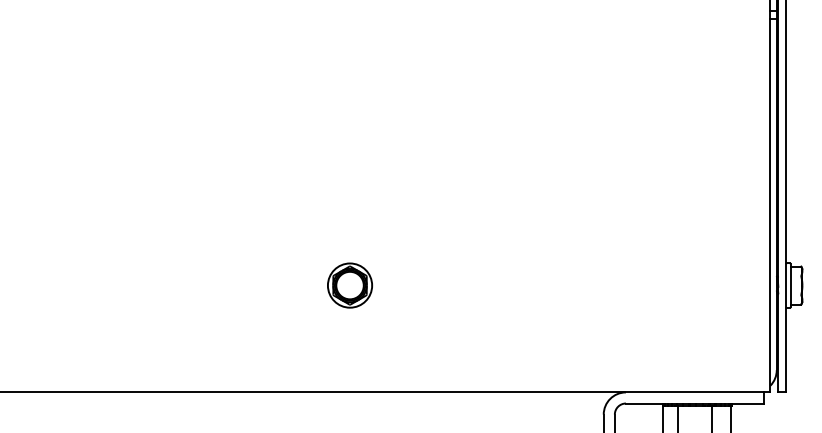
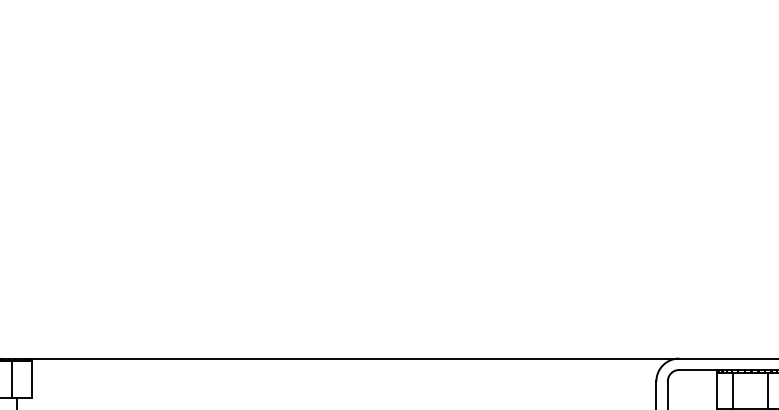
part: (349, 285) -> (394, 248), removed

